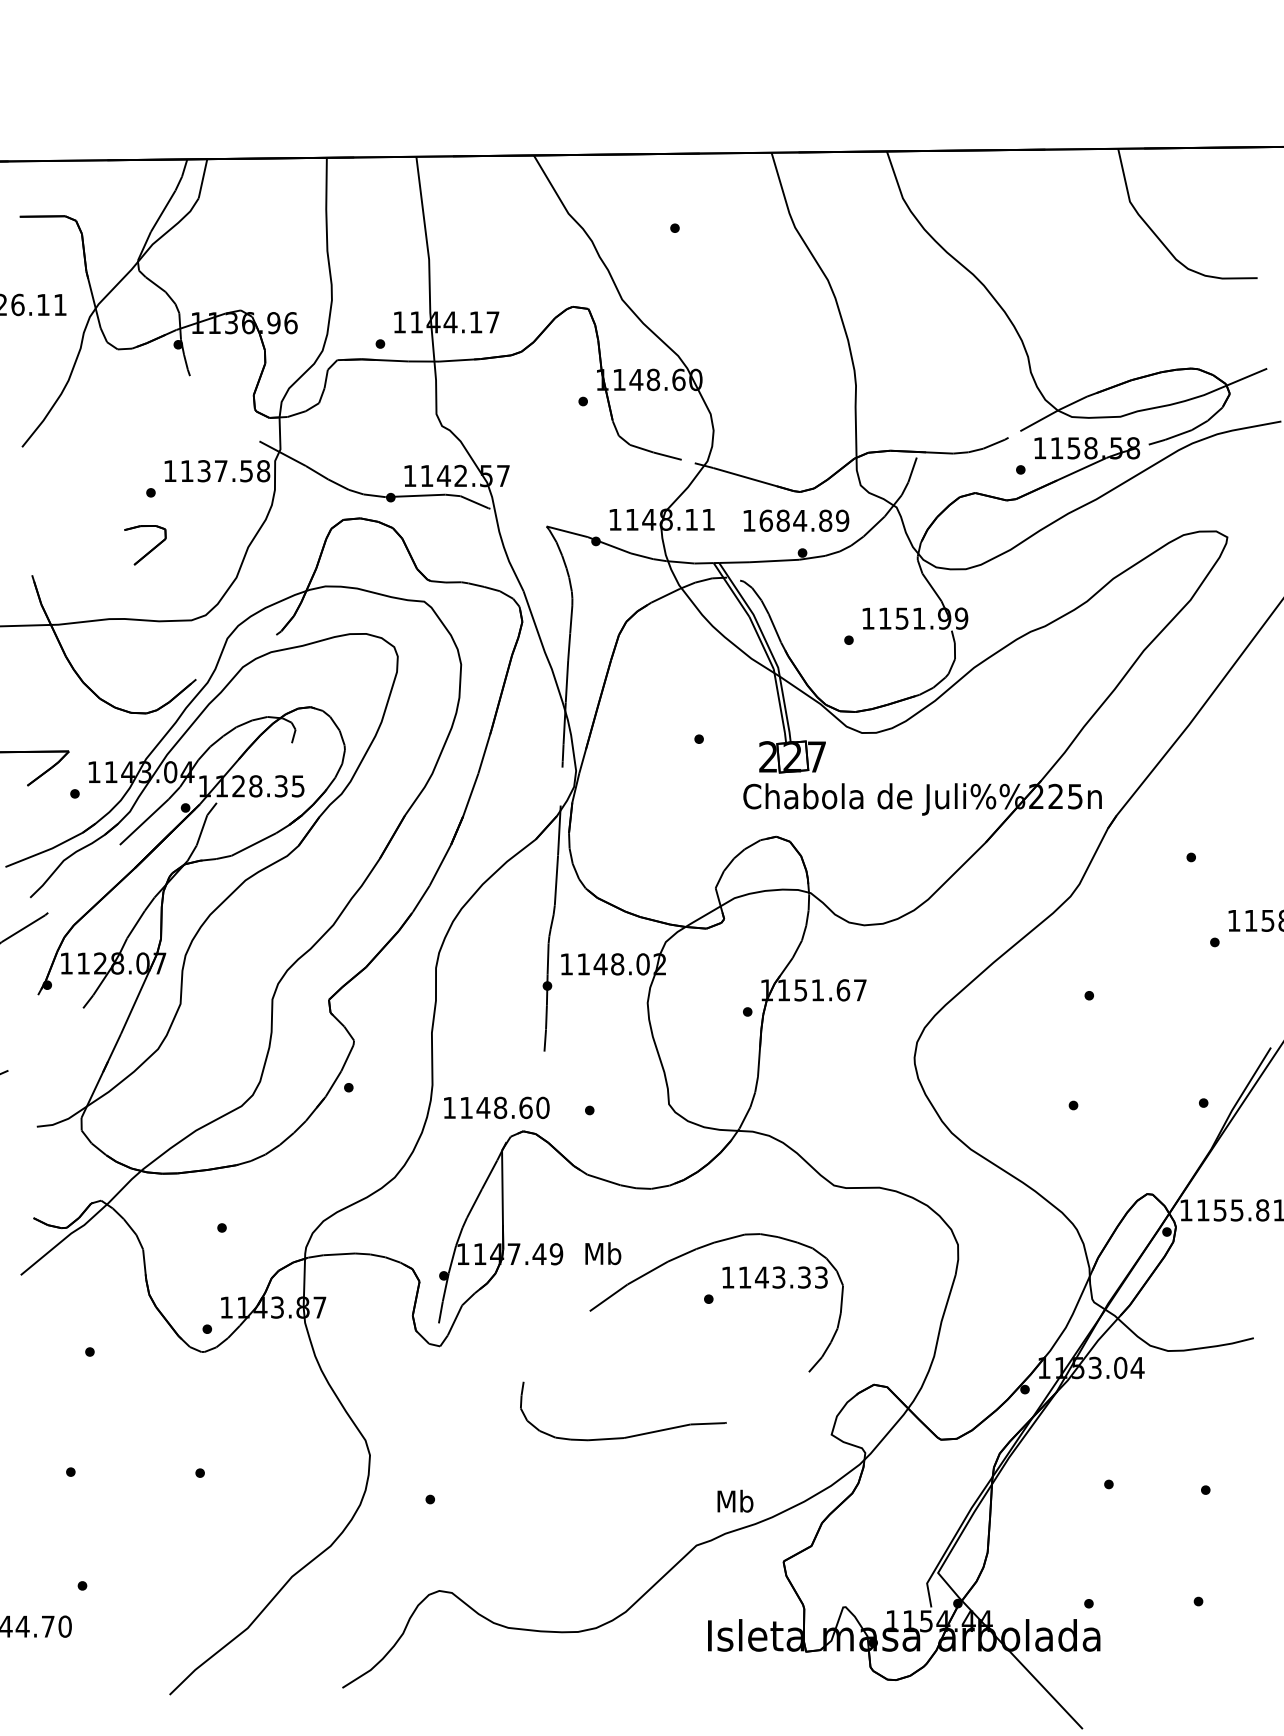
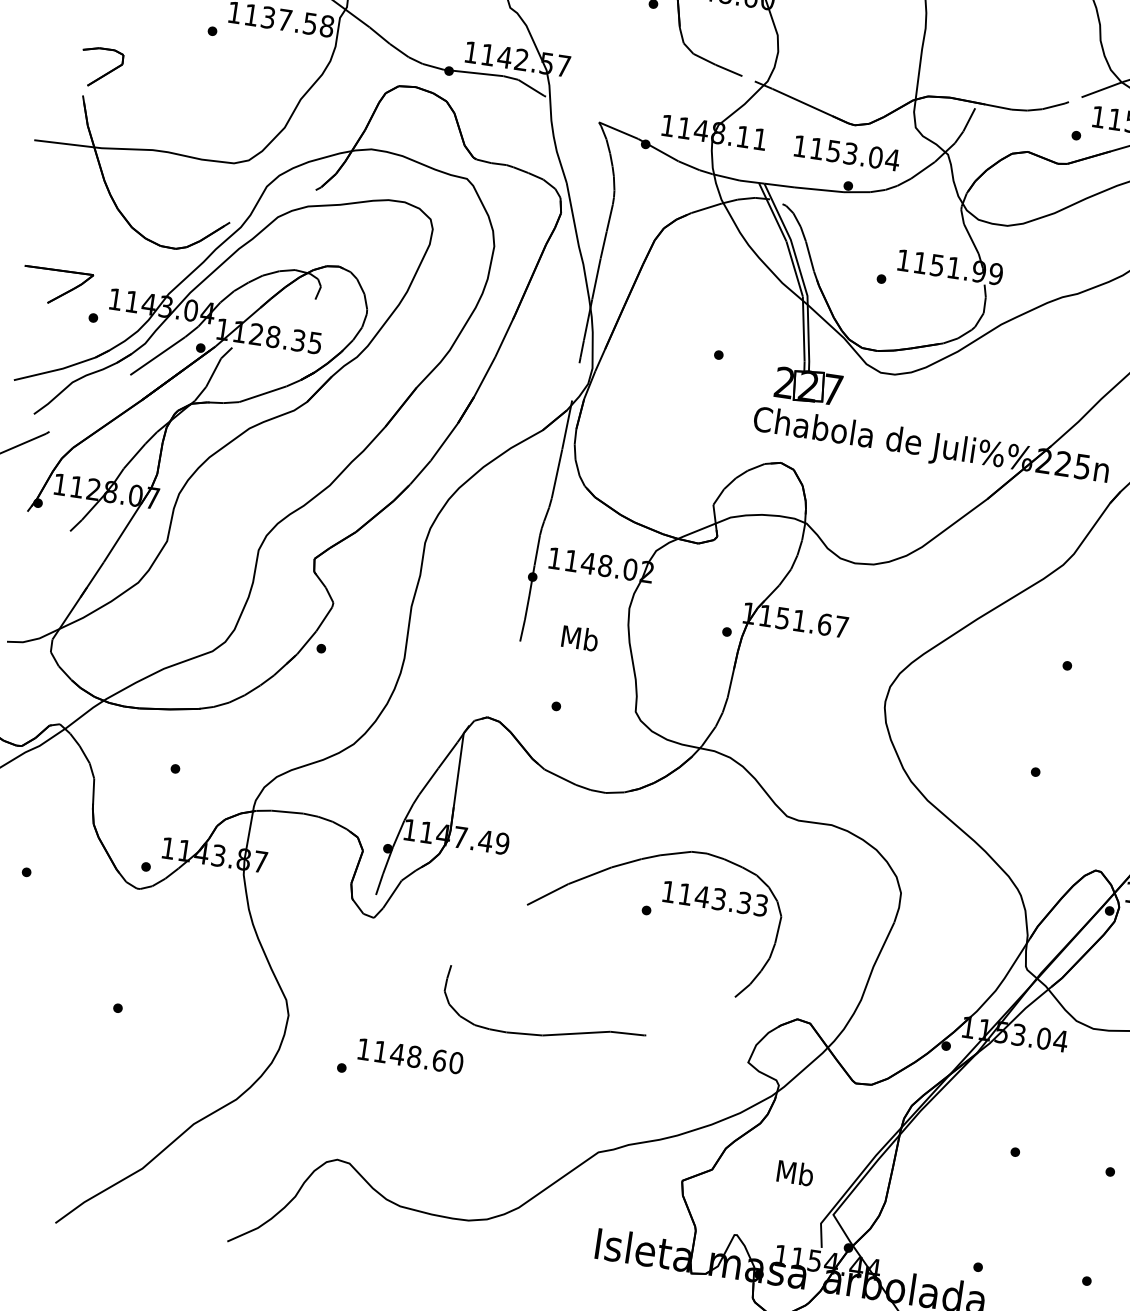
text: (804, 520) -> (854, 154), 1684.89 -> 1153.04
part: (149, 550) -> (104, 73), moved
text: (496, 1107) -> (410, 1055), moved
text: (603, 1253) -> (580, 638), moved
text: (735, 1500) -> (795, 1172), moved

